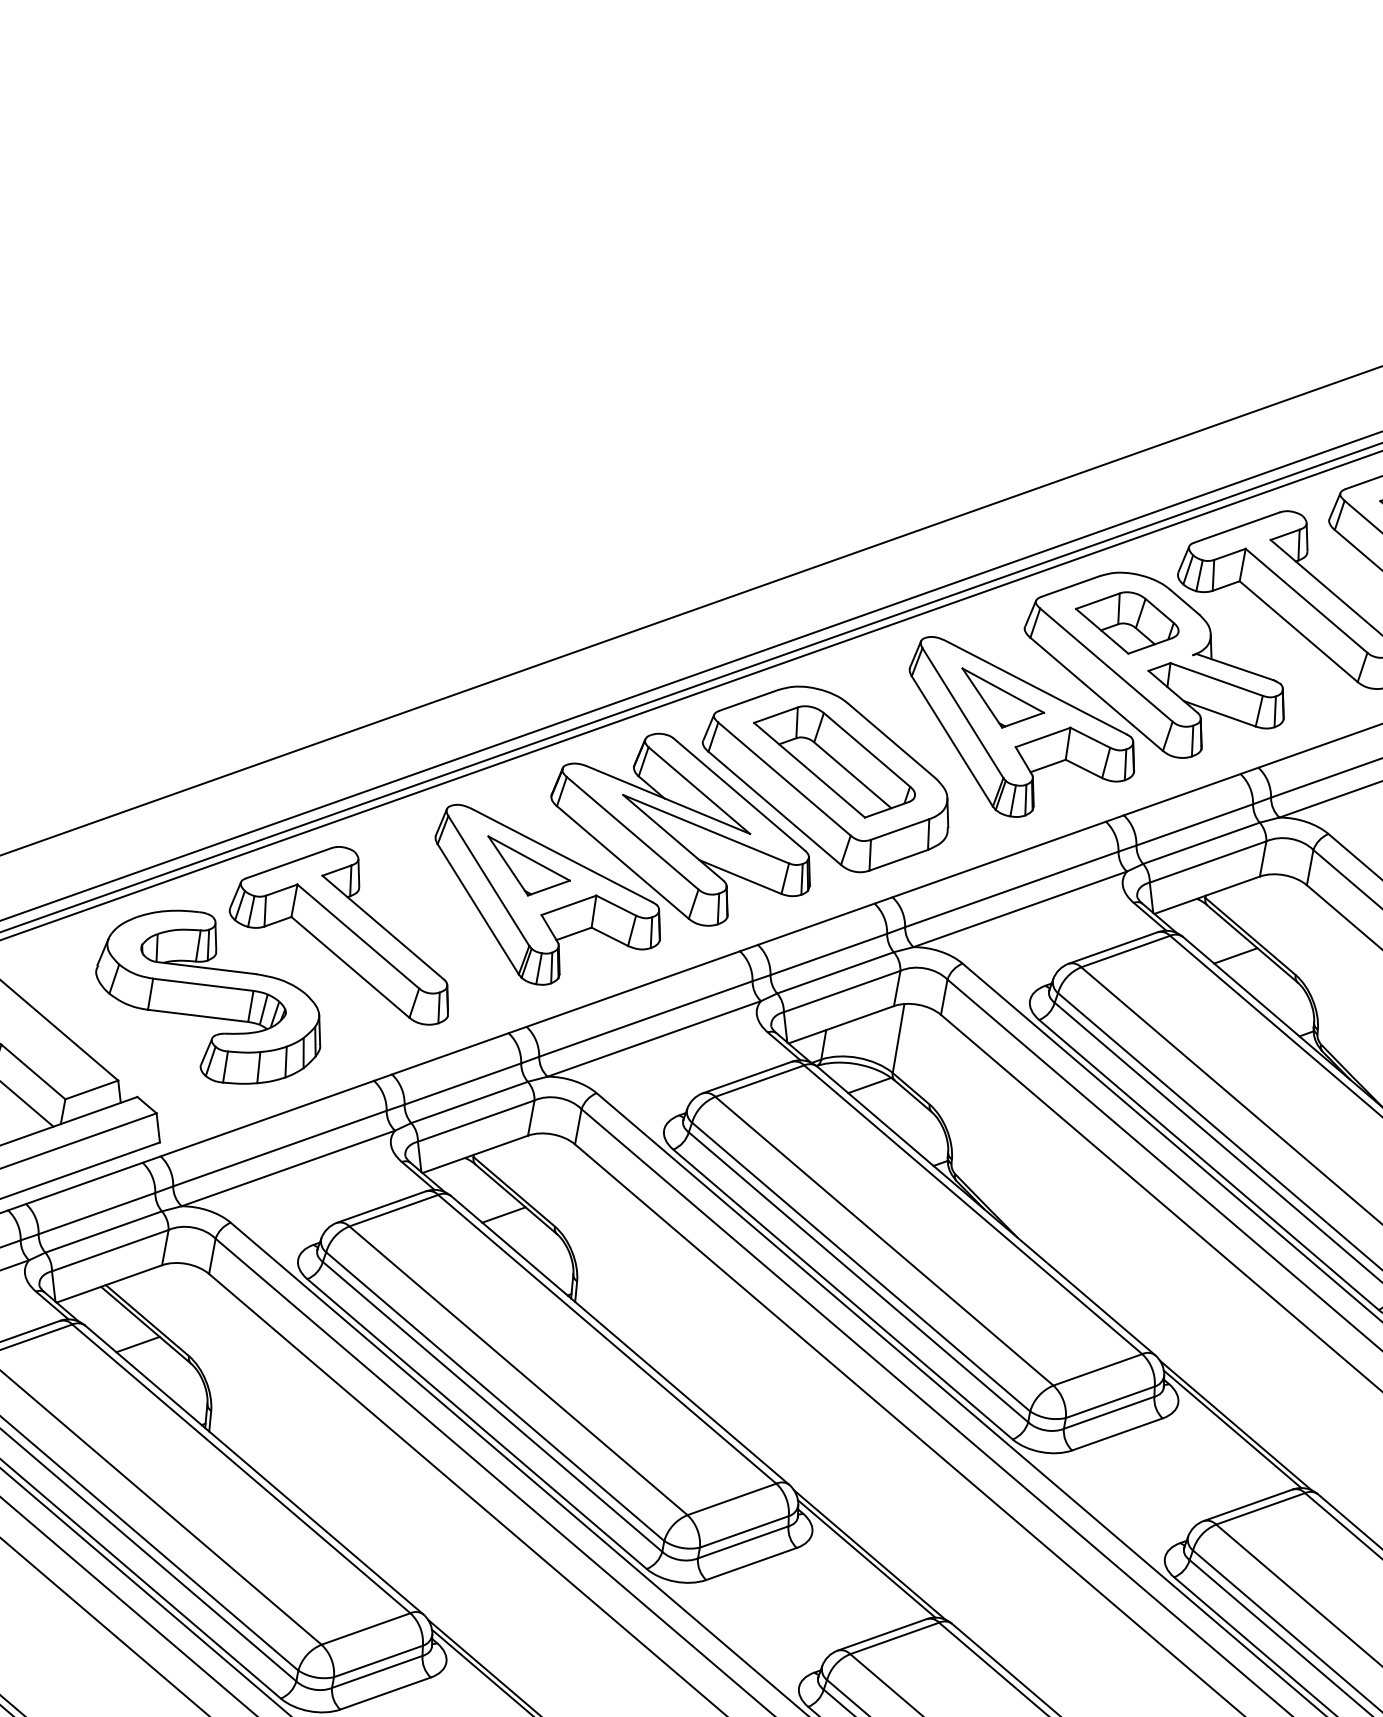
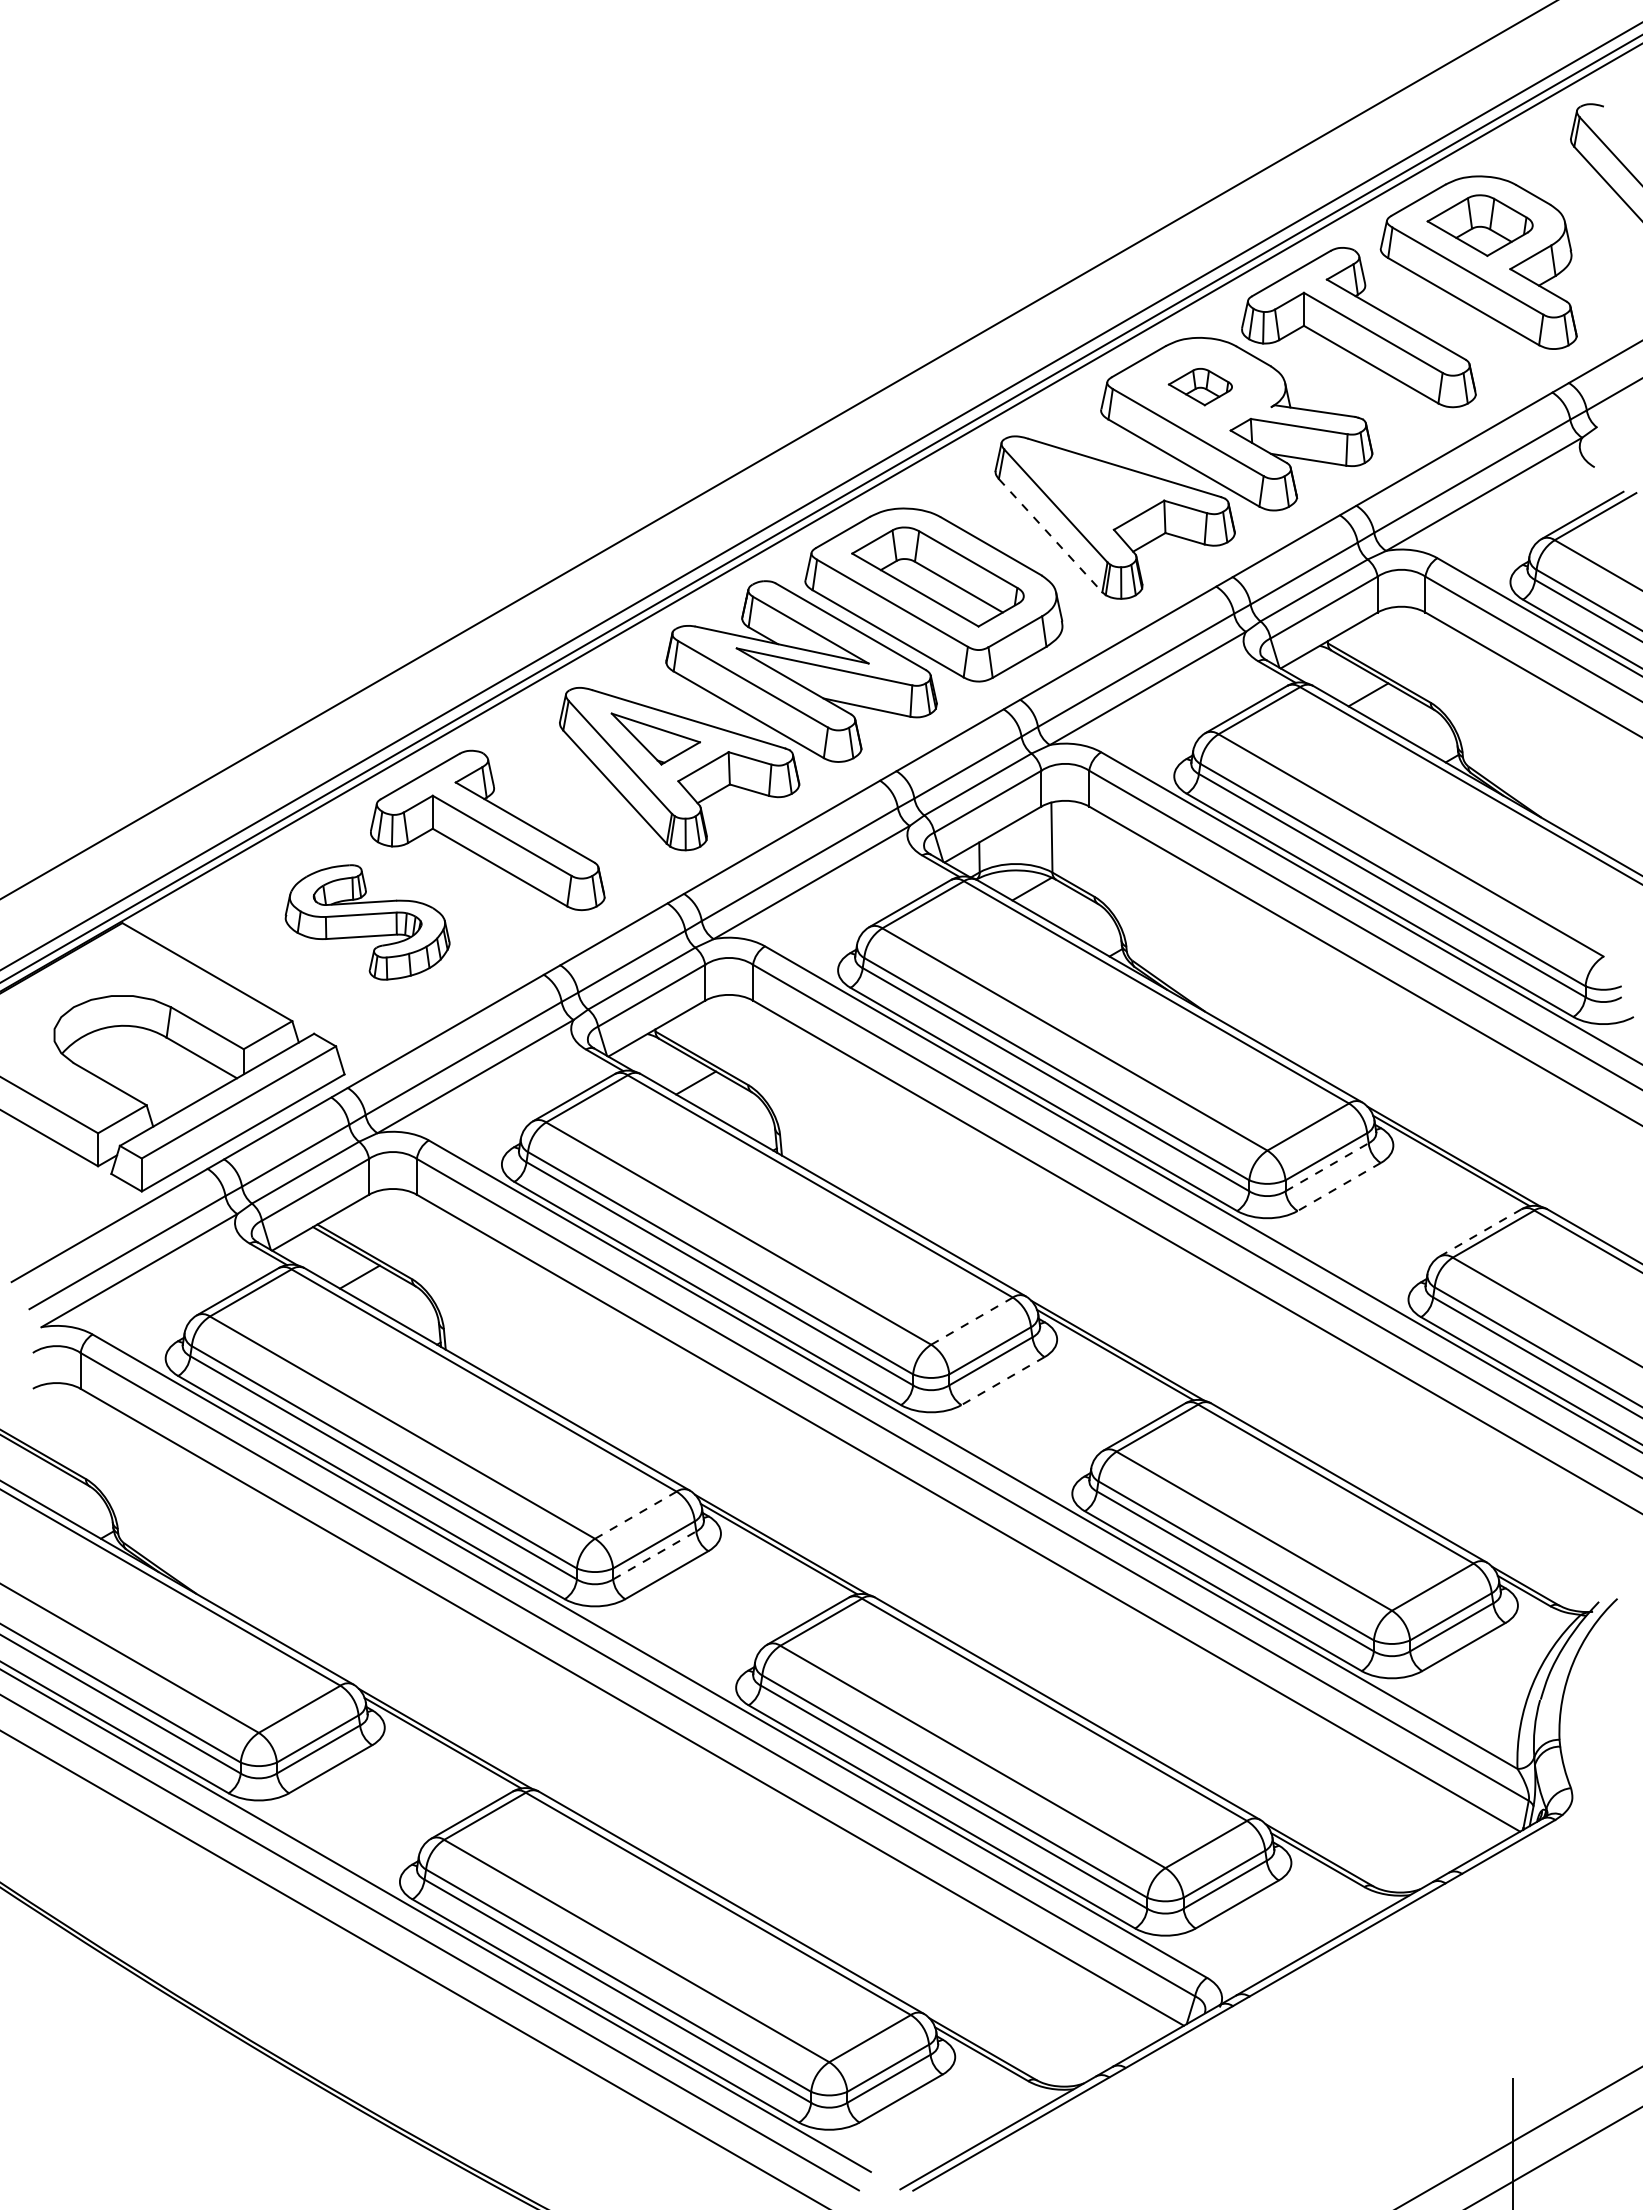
part: (1126, 622) -> (1200, 386), size x0.6
part: (1001, 701) -> (1091, 487), removed
line: (952, 741) -> (1050, 535), solid -> dashed
part: (210, 997) -> (367, 922), size x0.7
line: (1109, 1412) -> (1327, 1166), solid -> dashed
line: (1116, 1434) -> (1338, 1187), solid -> dashed
line: (732, 1498) -> (972, 1320), solid -> dashed
line: (1247, 1505) -> (1480, 1233), solid -> dashed
line: (750, 1564) -> (1002, 1381), solid -> dashed
line: (366, 1628) -> (636, 1514), solid -> dashed
line: (378, 1672) -> (655, 1555), solid -> dashed

